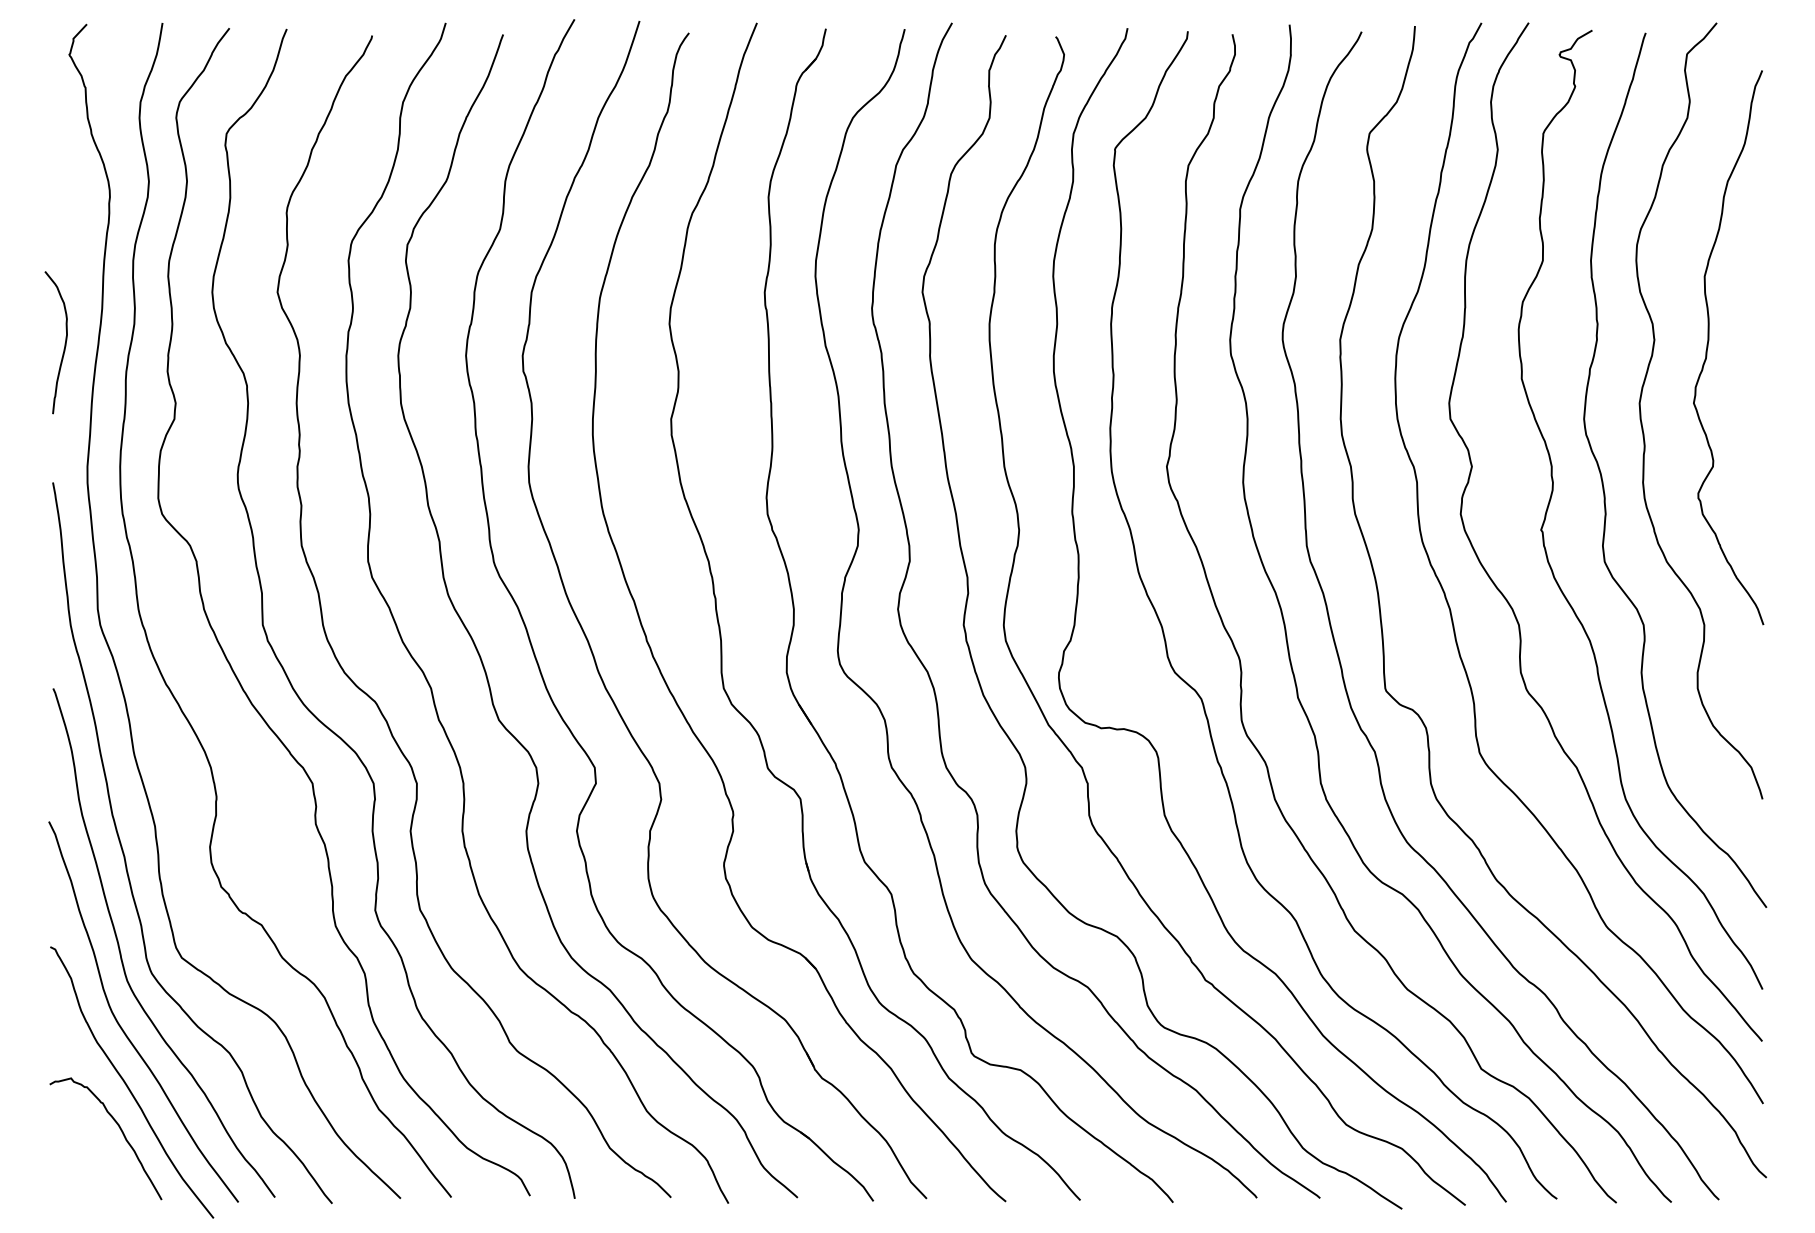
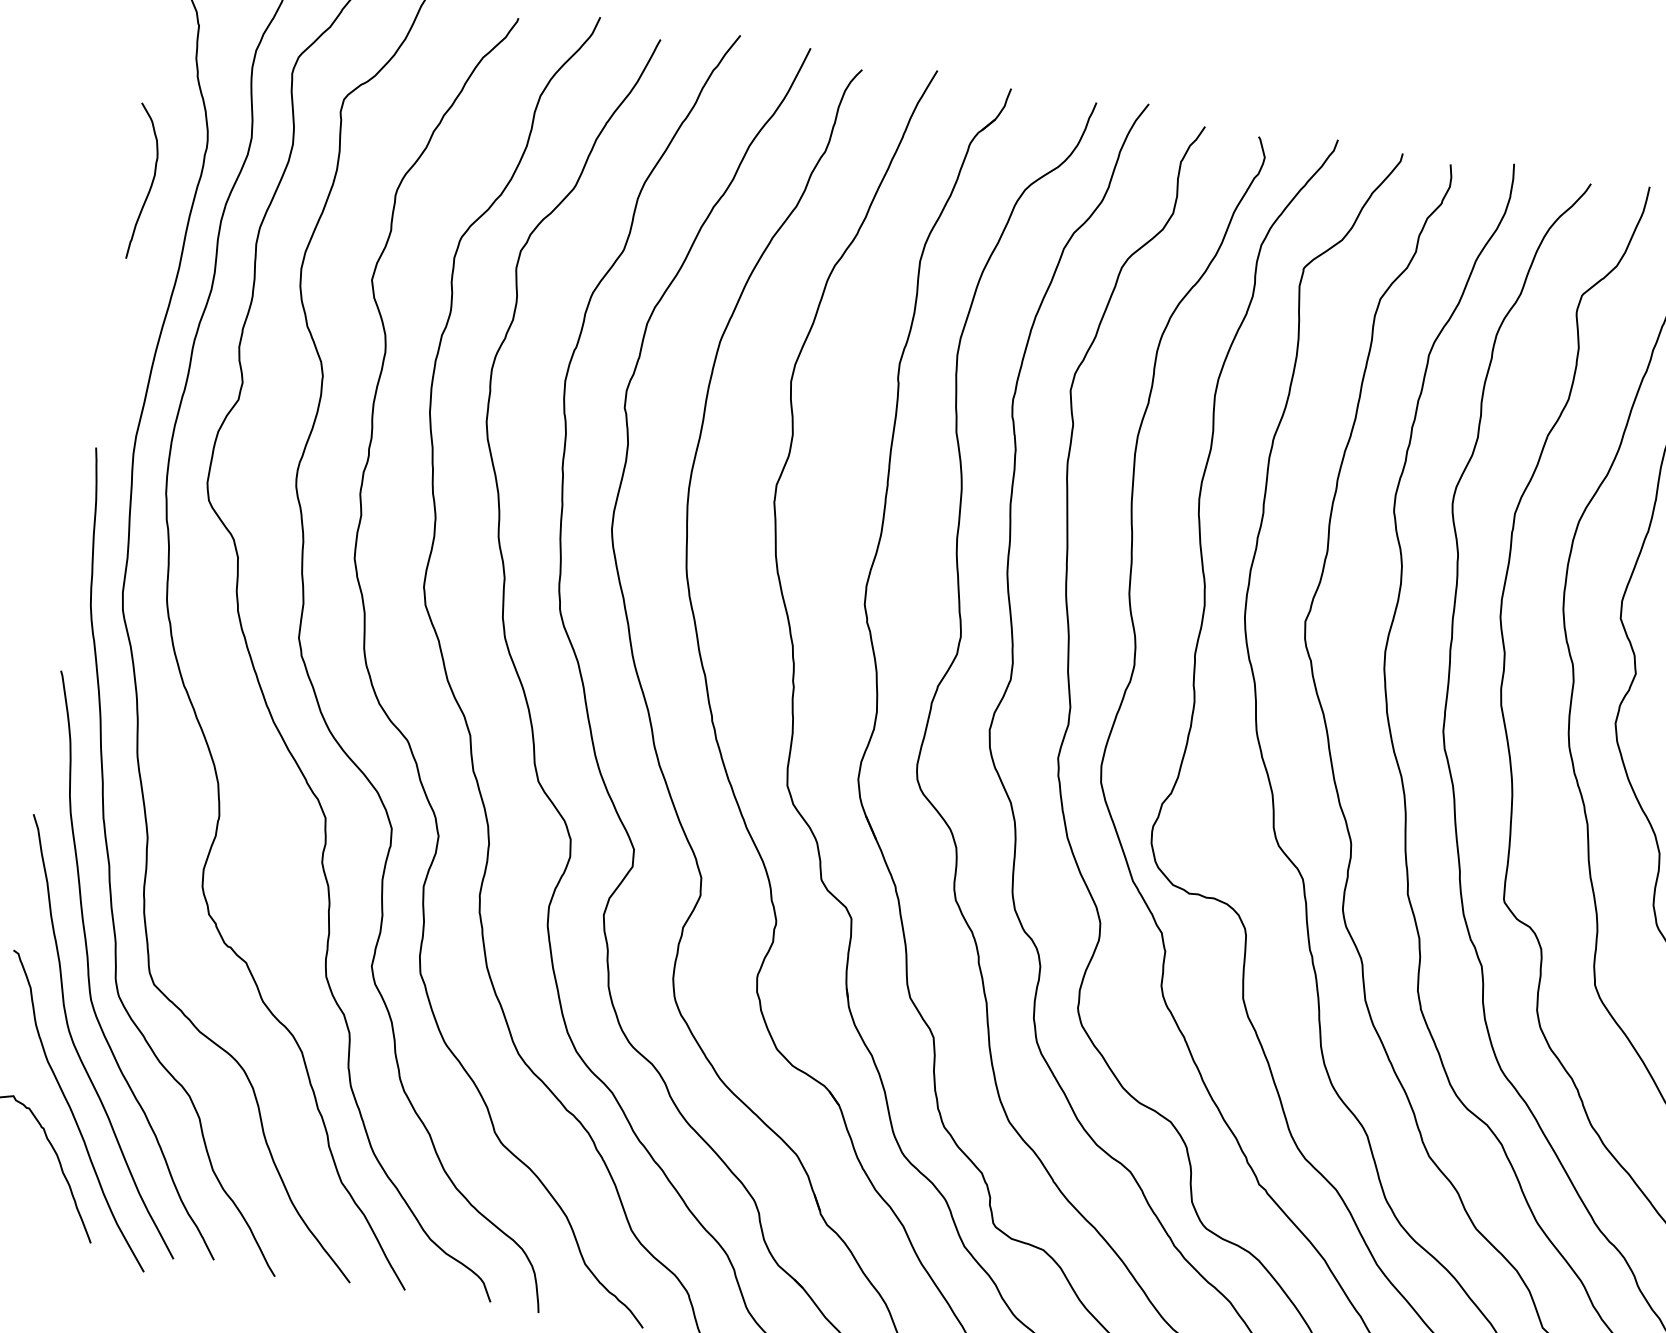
curve: (64, 343) -> (150, 184), moved

